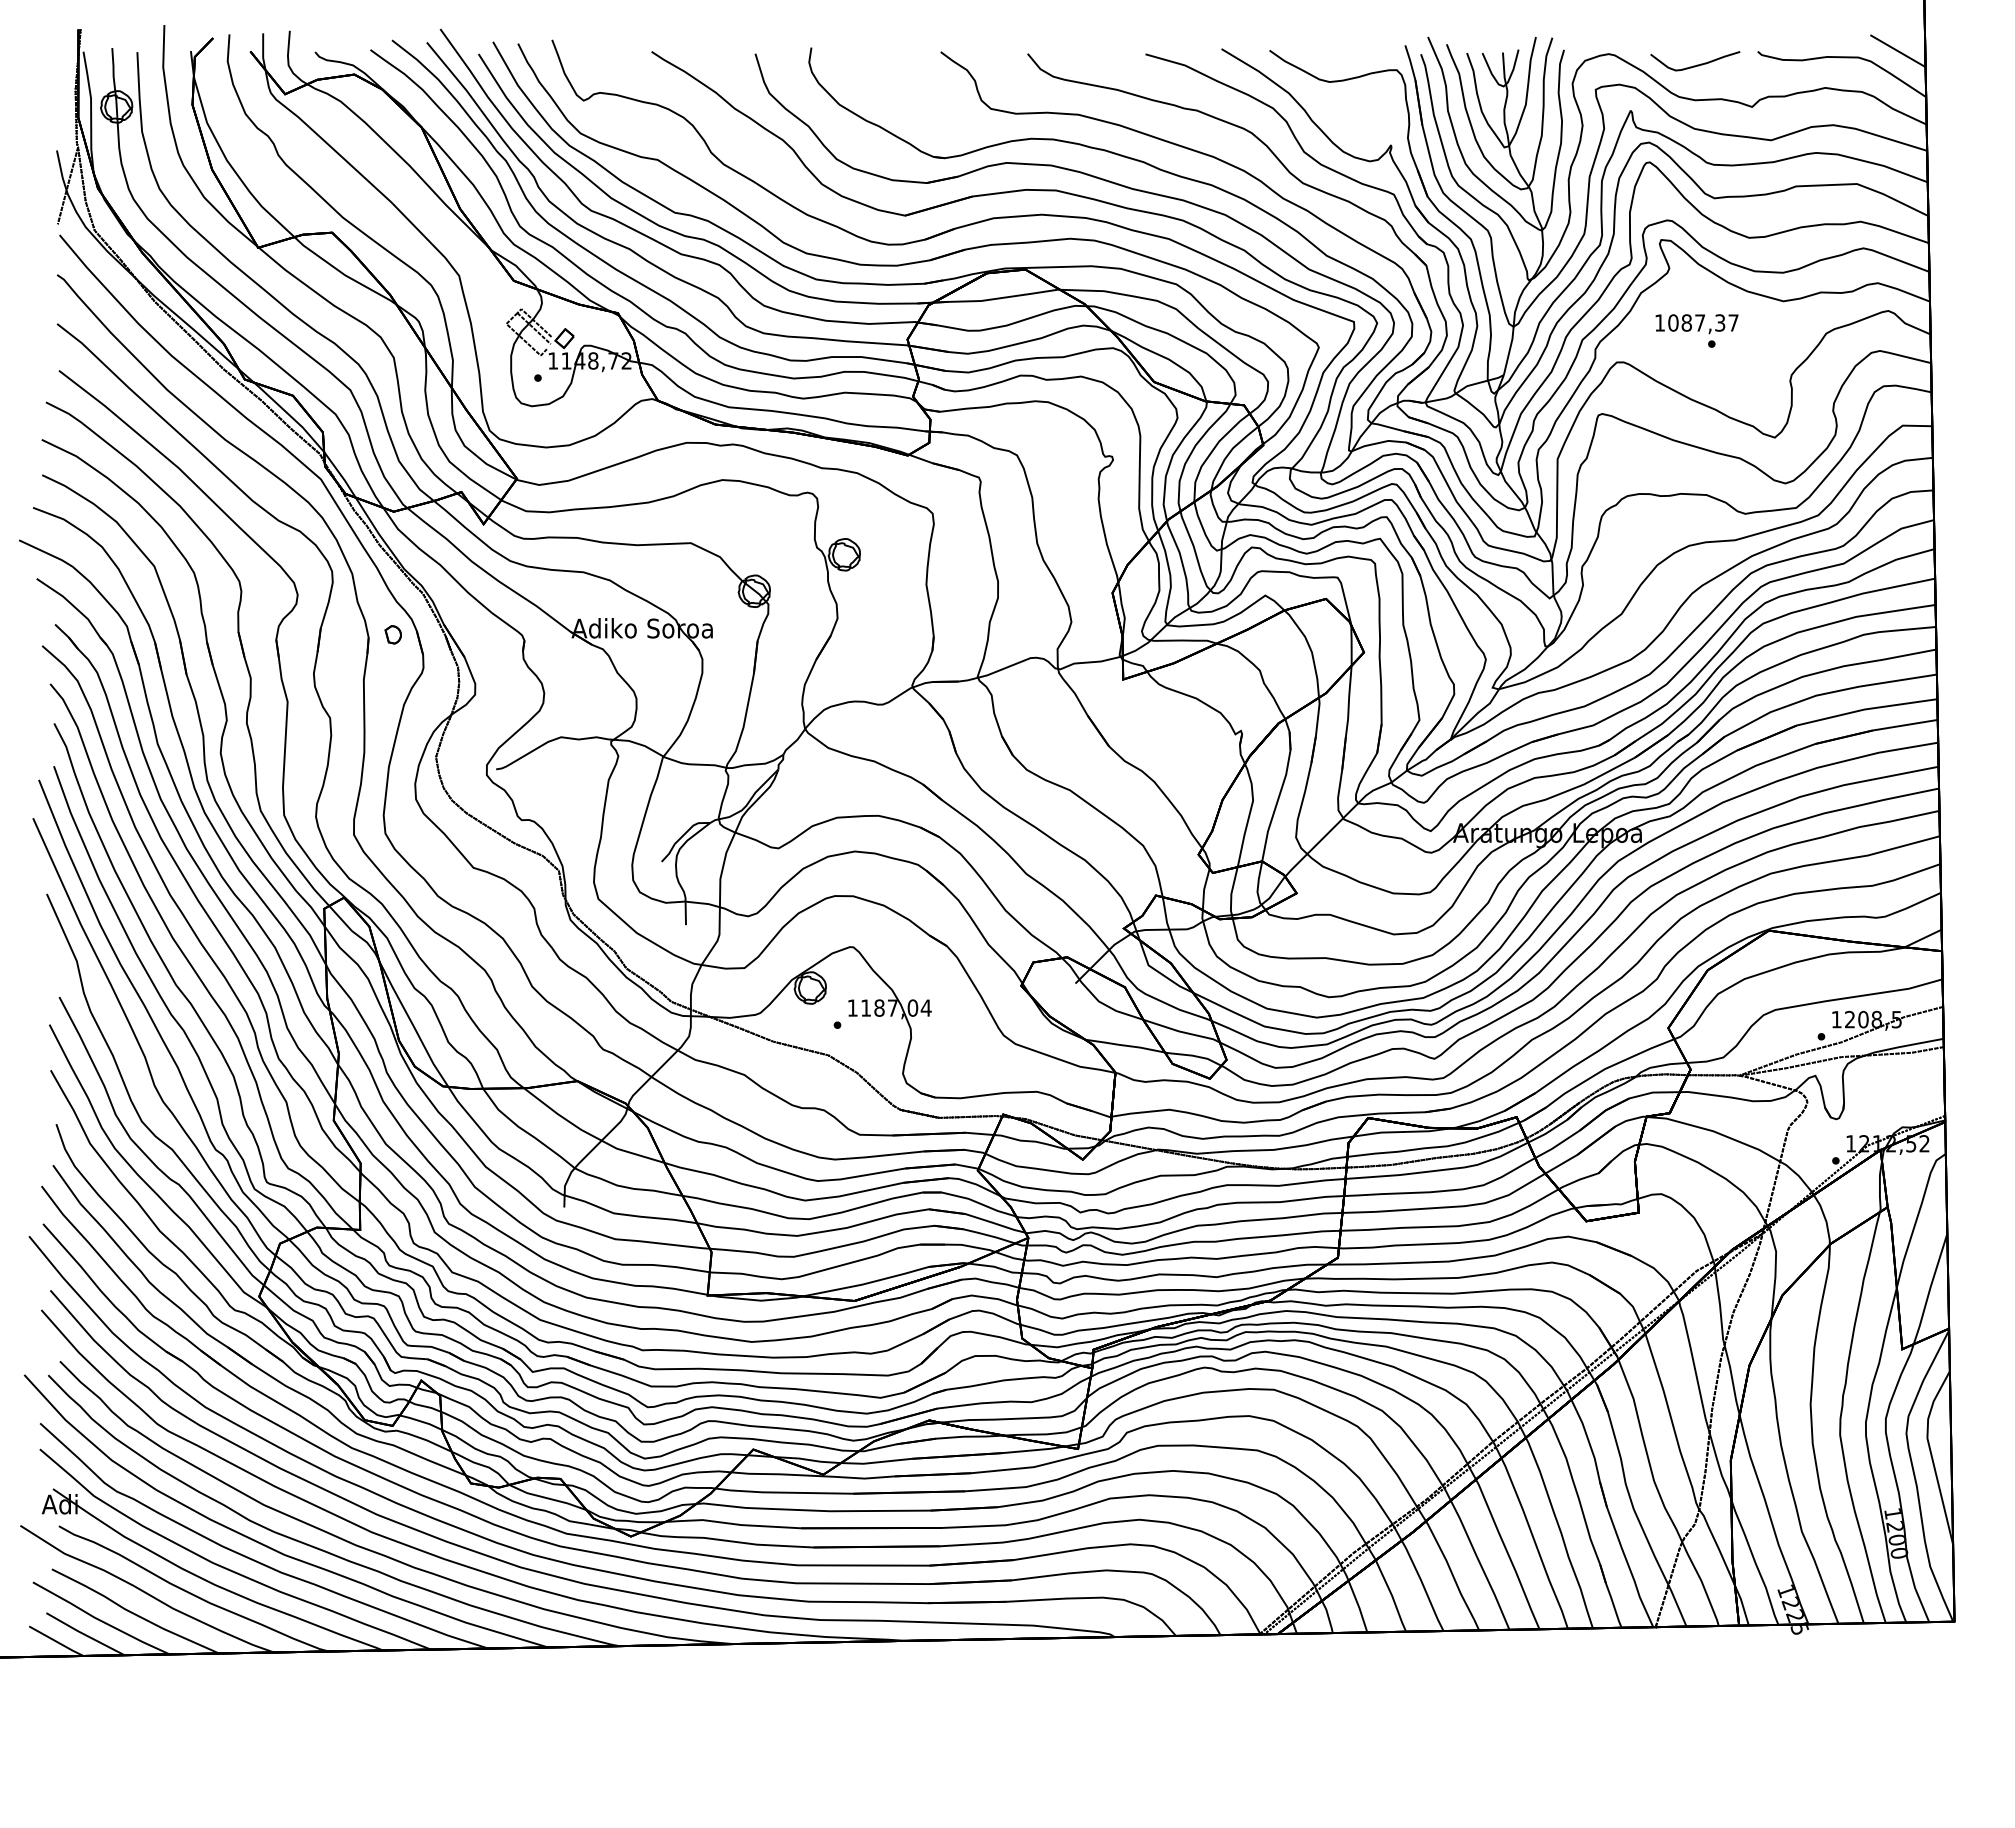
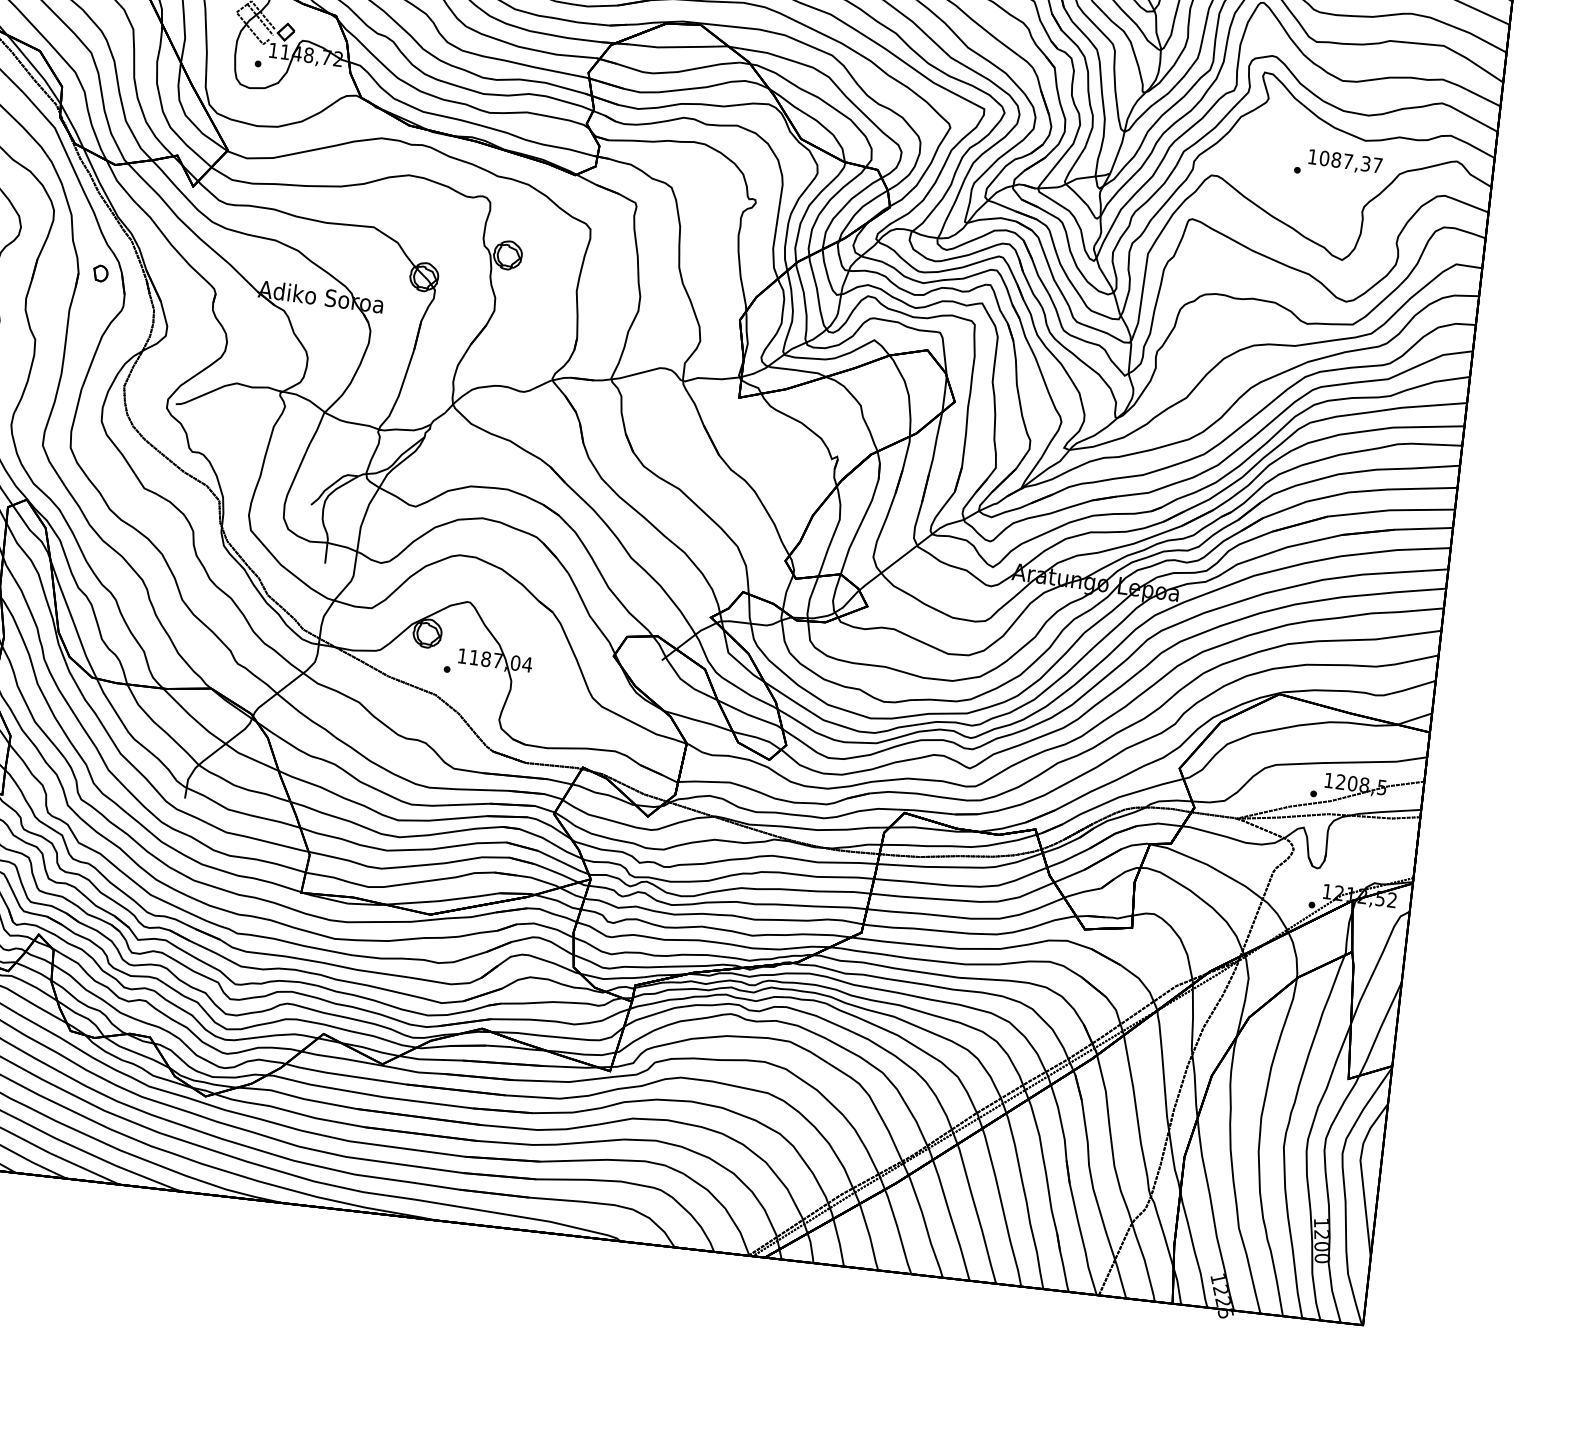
text: (1696, 324) -> (1344, 162), moved

